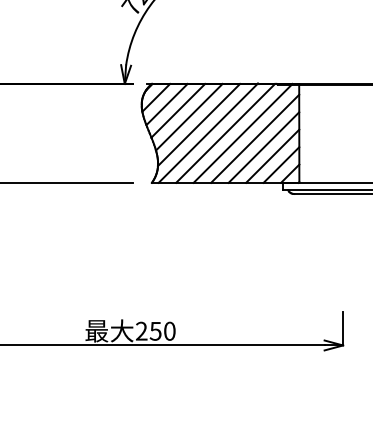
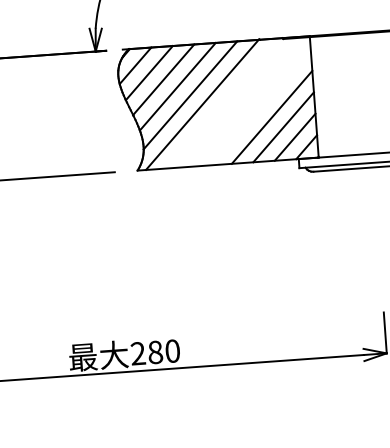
line: (225, 132) -> (223, 102), removed
line: (242, 132) -> (244, 100), removed
line: (255, 138) -> (260, 106), removed
text: (155, 330) -> (155, 351), 250 -> 280

